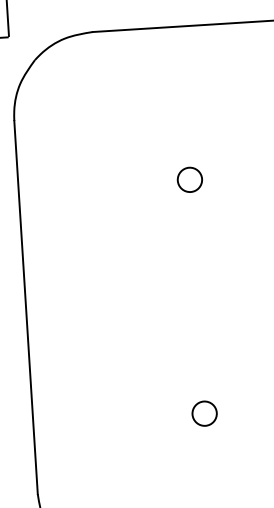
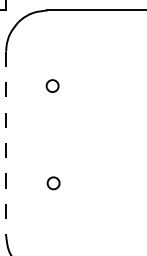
circle: (189, 178) -> (52, 85), moved
line: (26, 307) -> (6, 143), solid -> dashed
circle: (204, 414) -> (53, 183), moved

